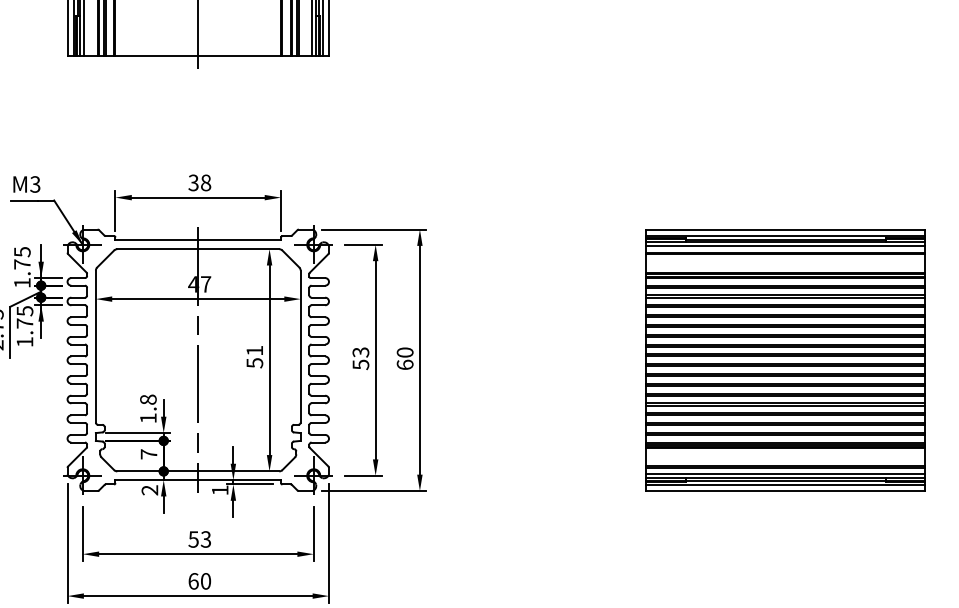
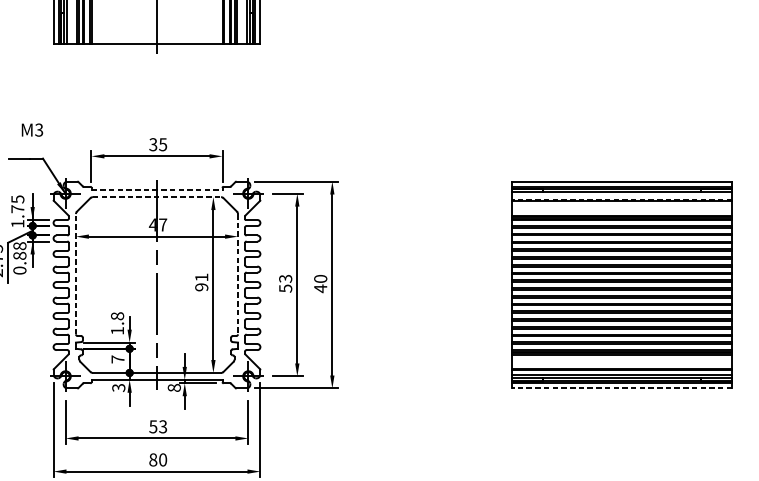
text: (205, 182) -> (162, 144), 38 -> 35
text: (26, 184) -> (32, 130), moved
line: (198, 240) -> (157, 190), solid -> dashed
line: (785, 246) -> (621, 195), removed
line: (198, 249) -> (157, 197), solid -> dashed
line: (785, 252) -> (621, 199), solid -> dashed
text: (24, 326) -> (19, 258), 1.75 -> 0.88
line: (95, 346) -> (75, 274), solid -> dashed
line: (300, 347) -> (237, 274), solid -> dashed
text: (254, 363) -> (201, 287), 51 -> 91
text: (404, 364) -> (320, 288), 60 -> 40
text: (150, 490) -> (119, 388), 2 -> 3
text: (219, 490) -> (173, 388), 1 -> 8
line: (785, 491) -> (621, 388), solid -> dashed
text: (193, 581) -> (153, 460), 60 -> 80

